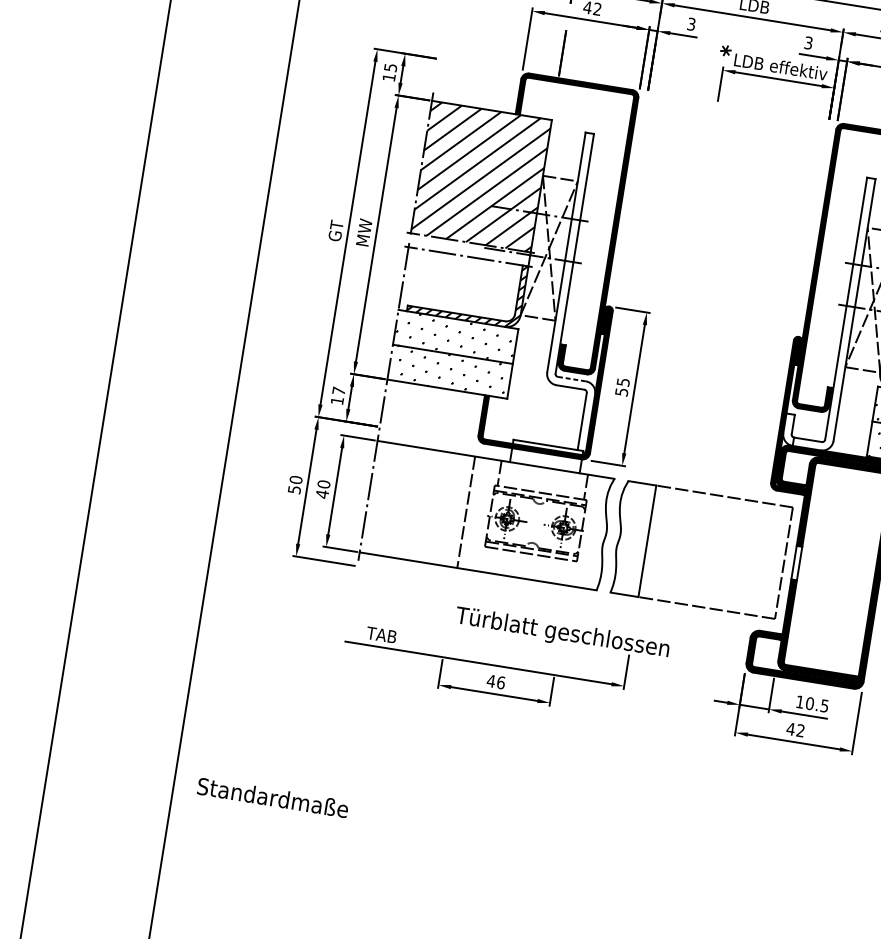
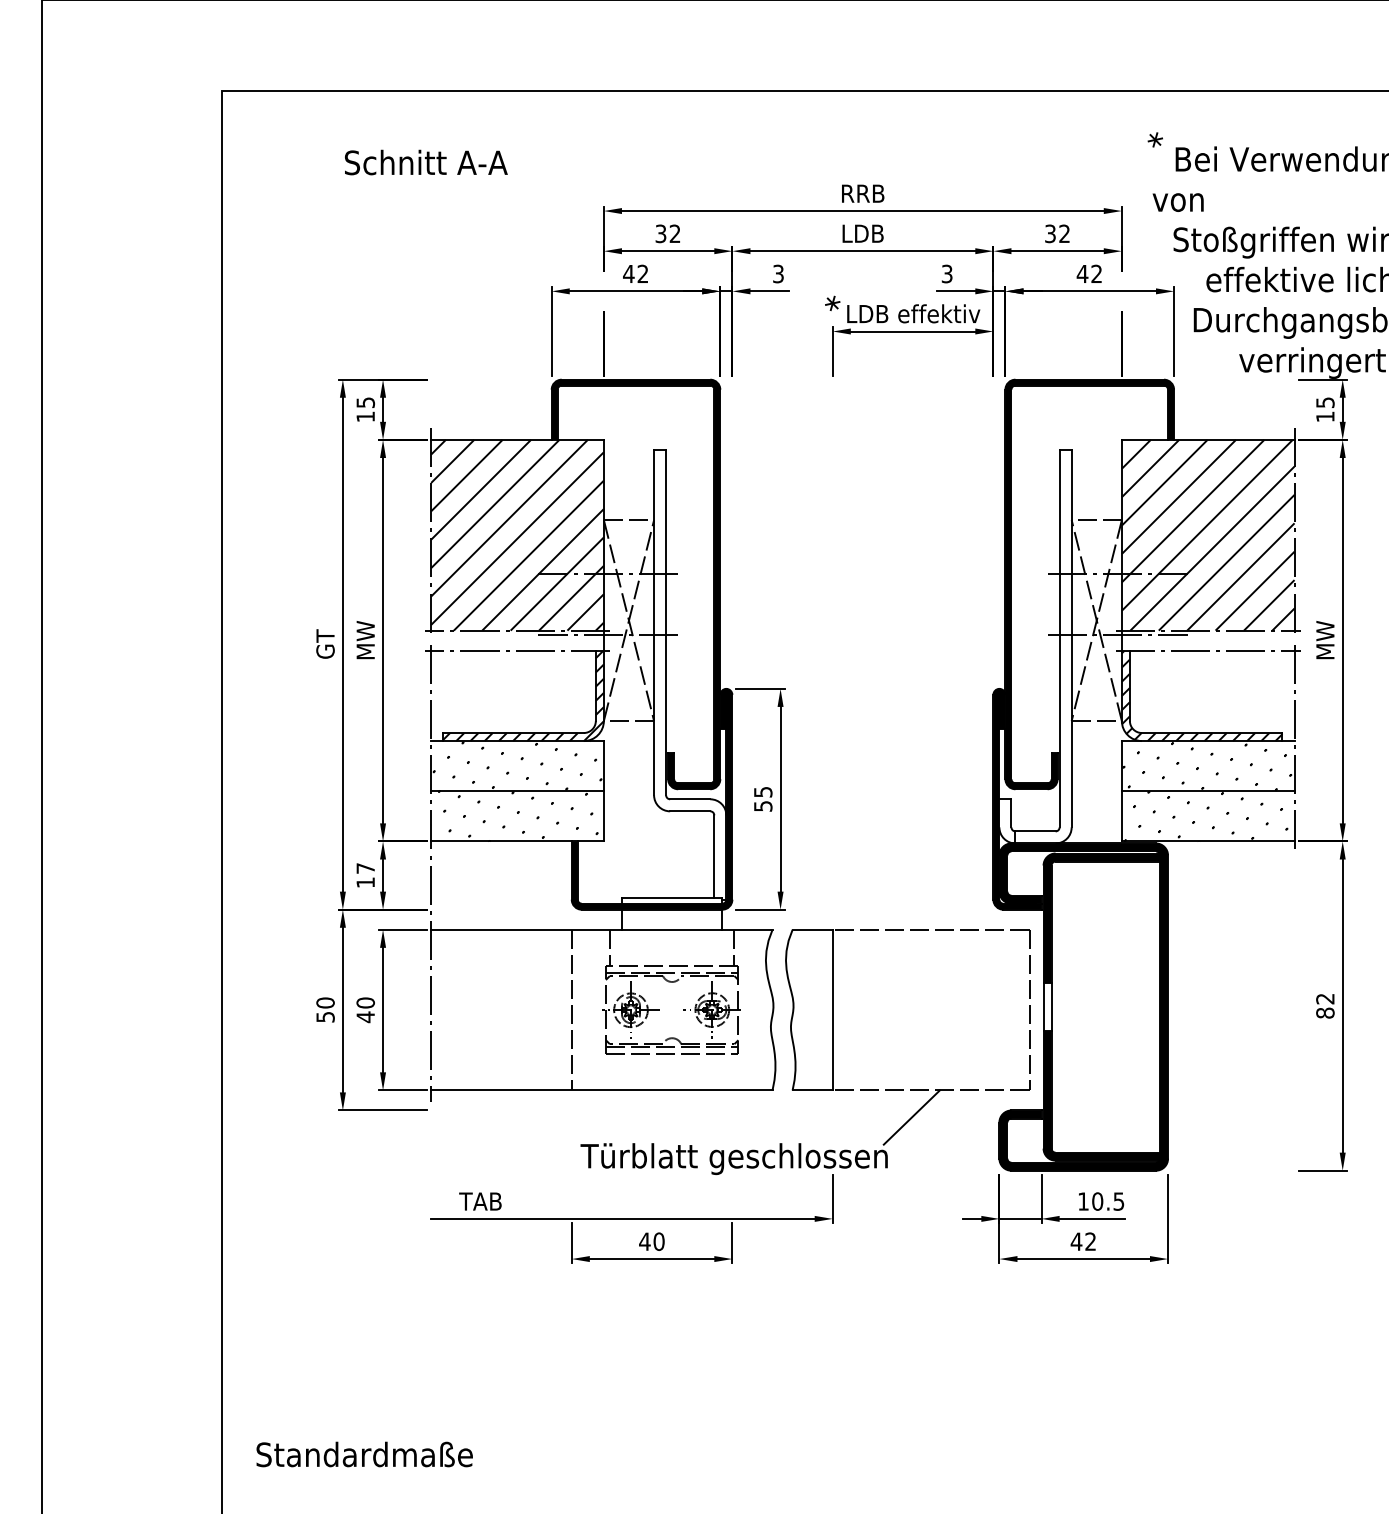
line: (571, 379) -> (689, 799), dashed -> solid
line: (690, 624) -> (911, 1117), added
text: (500, 682) -> (658, 1241), 46 -> 40

